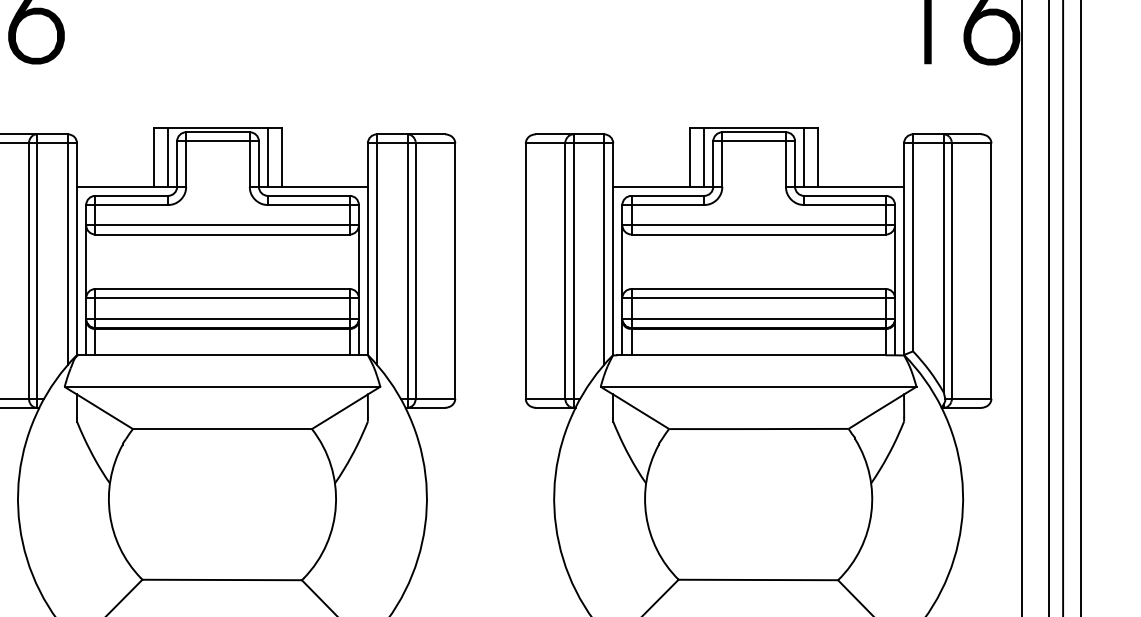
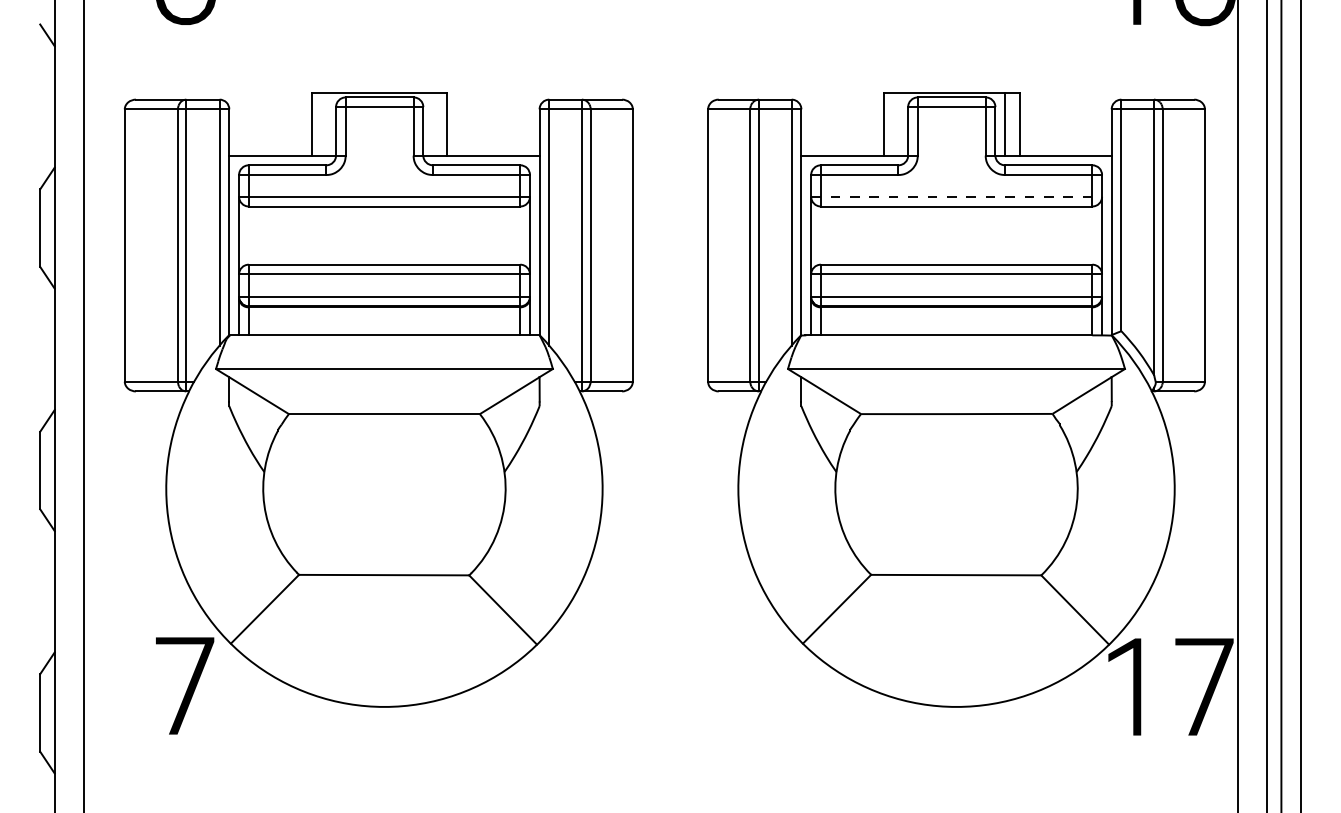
line: (168, 156) -> (326, 123), removed
line: (267, 156) -> (432, 123), removed
line: (704, 156) -> (898, 123), removed
line: (759, 225) -> (957, 196), solid -> dashed

